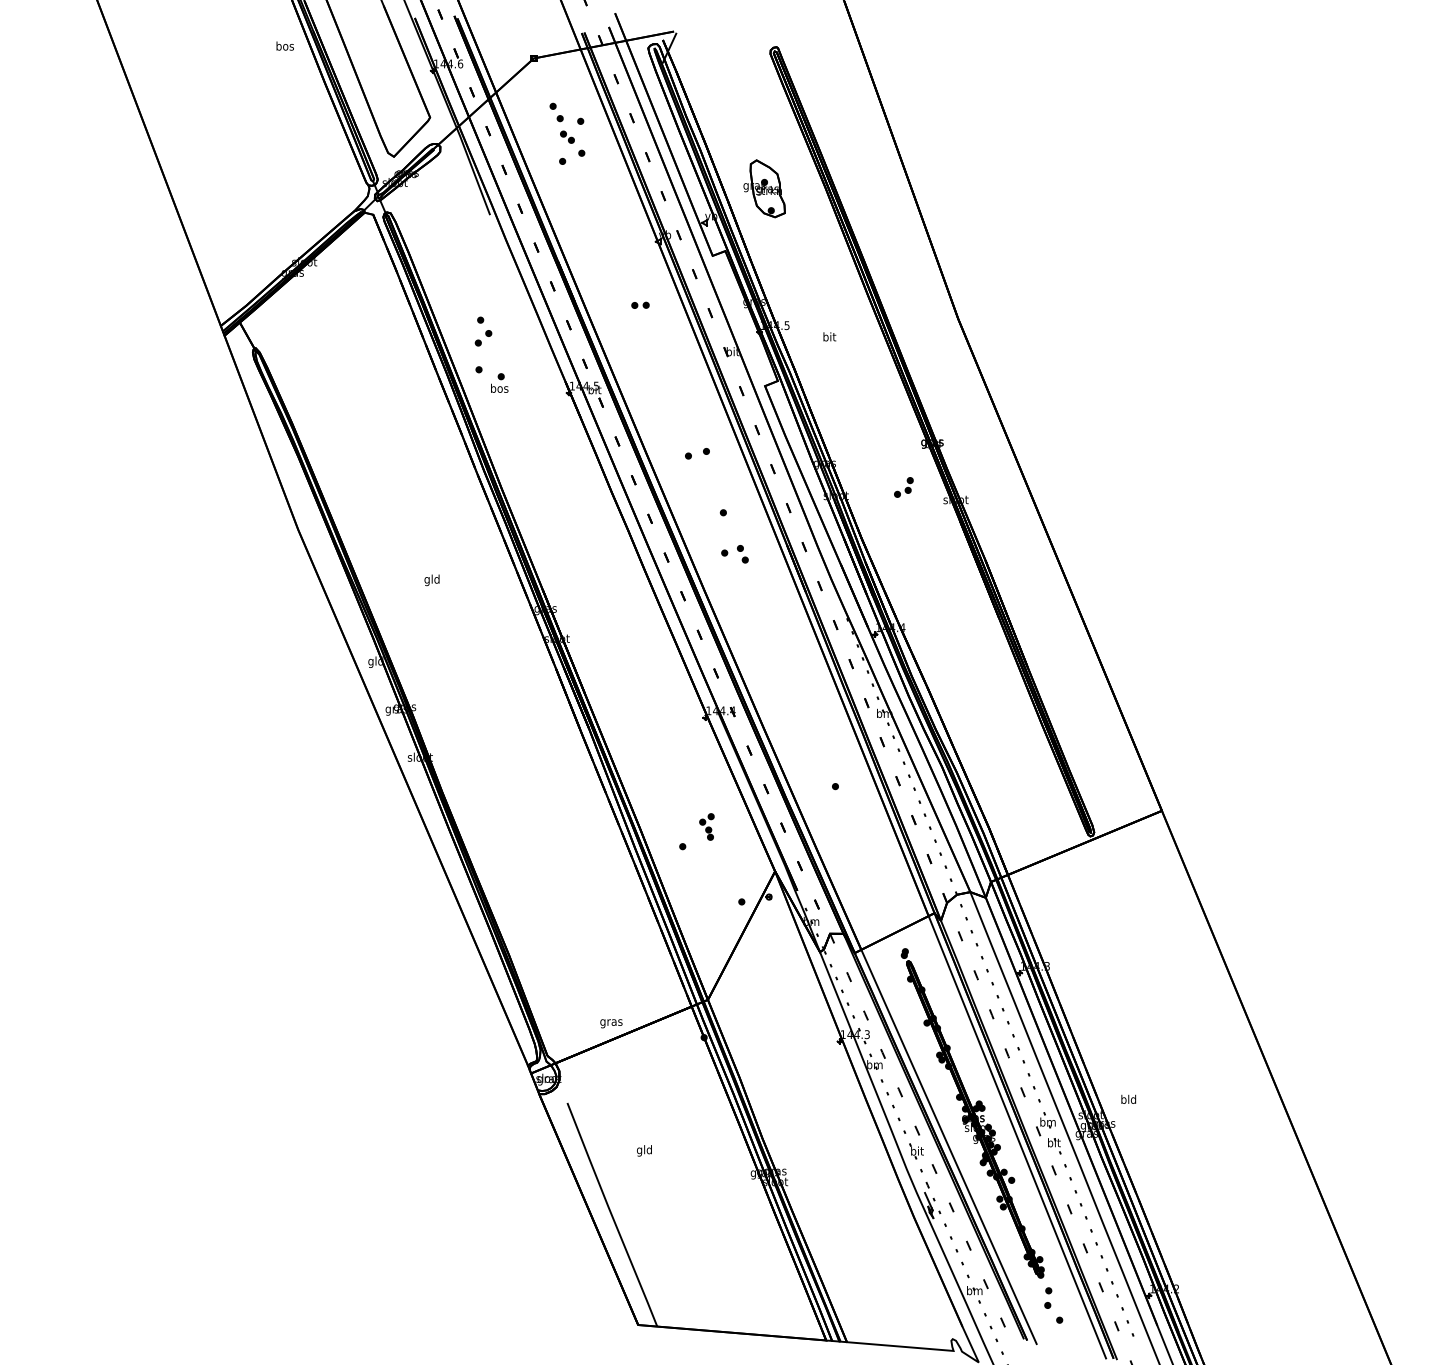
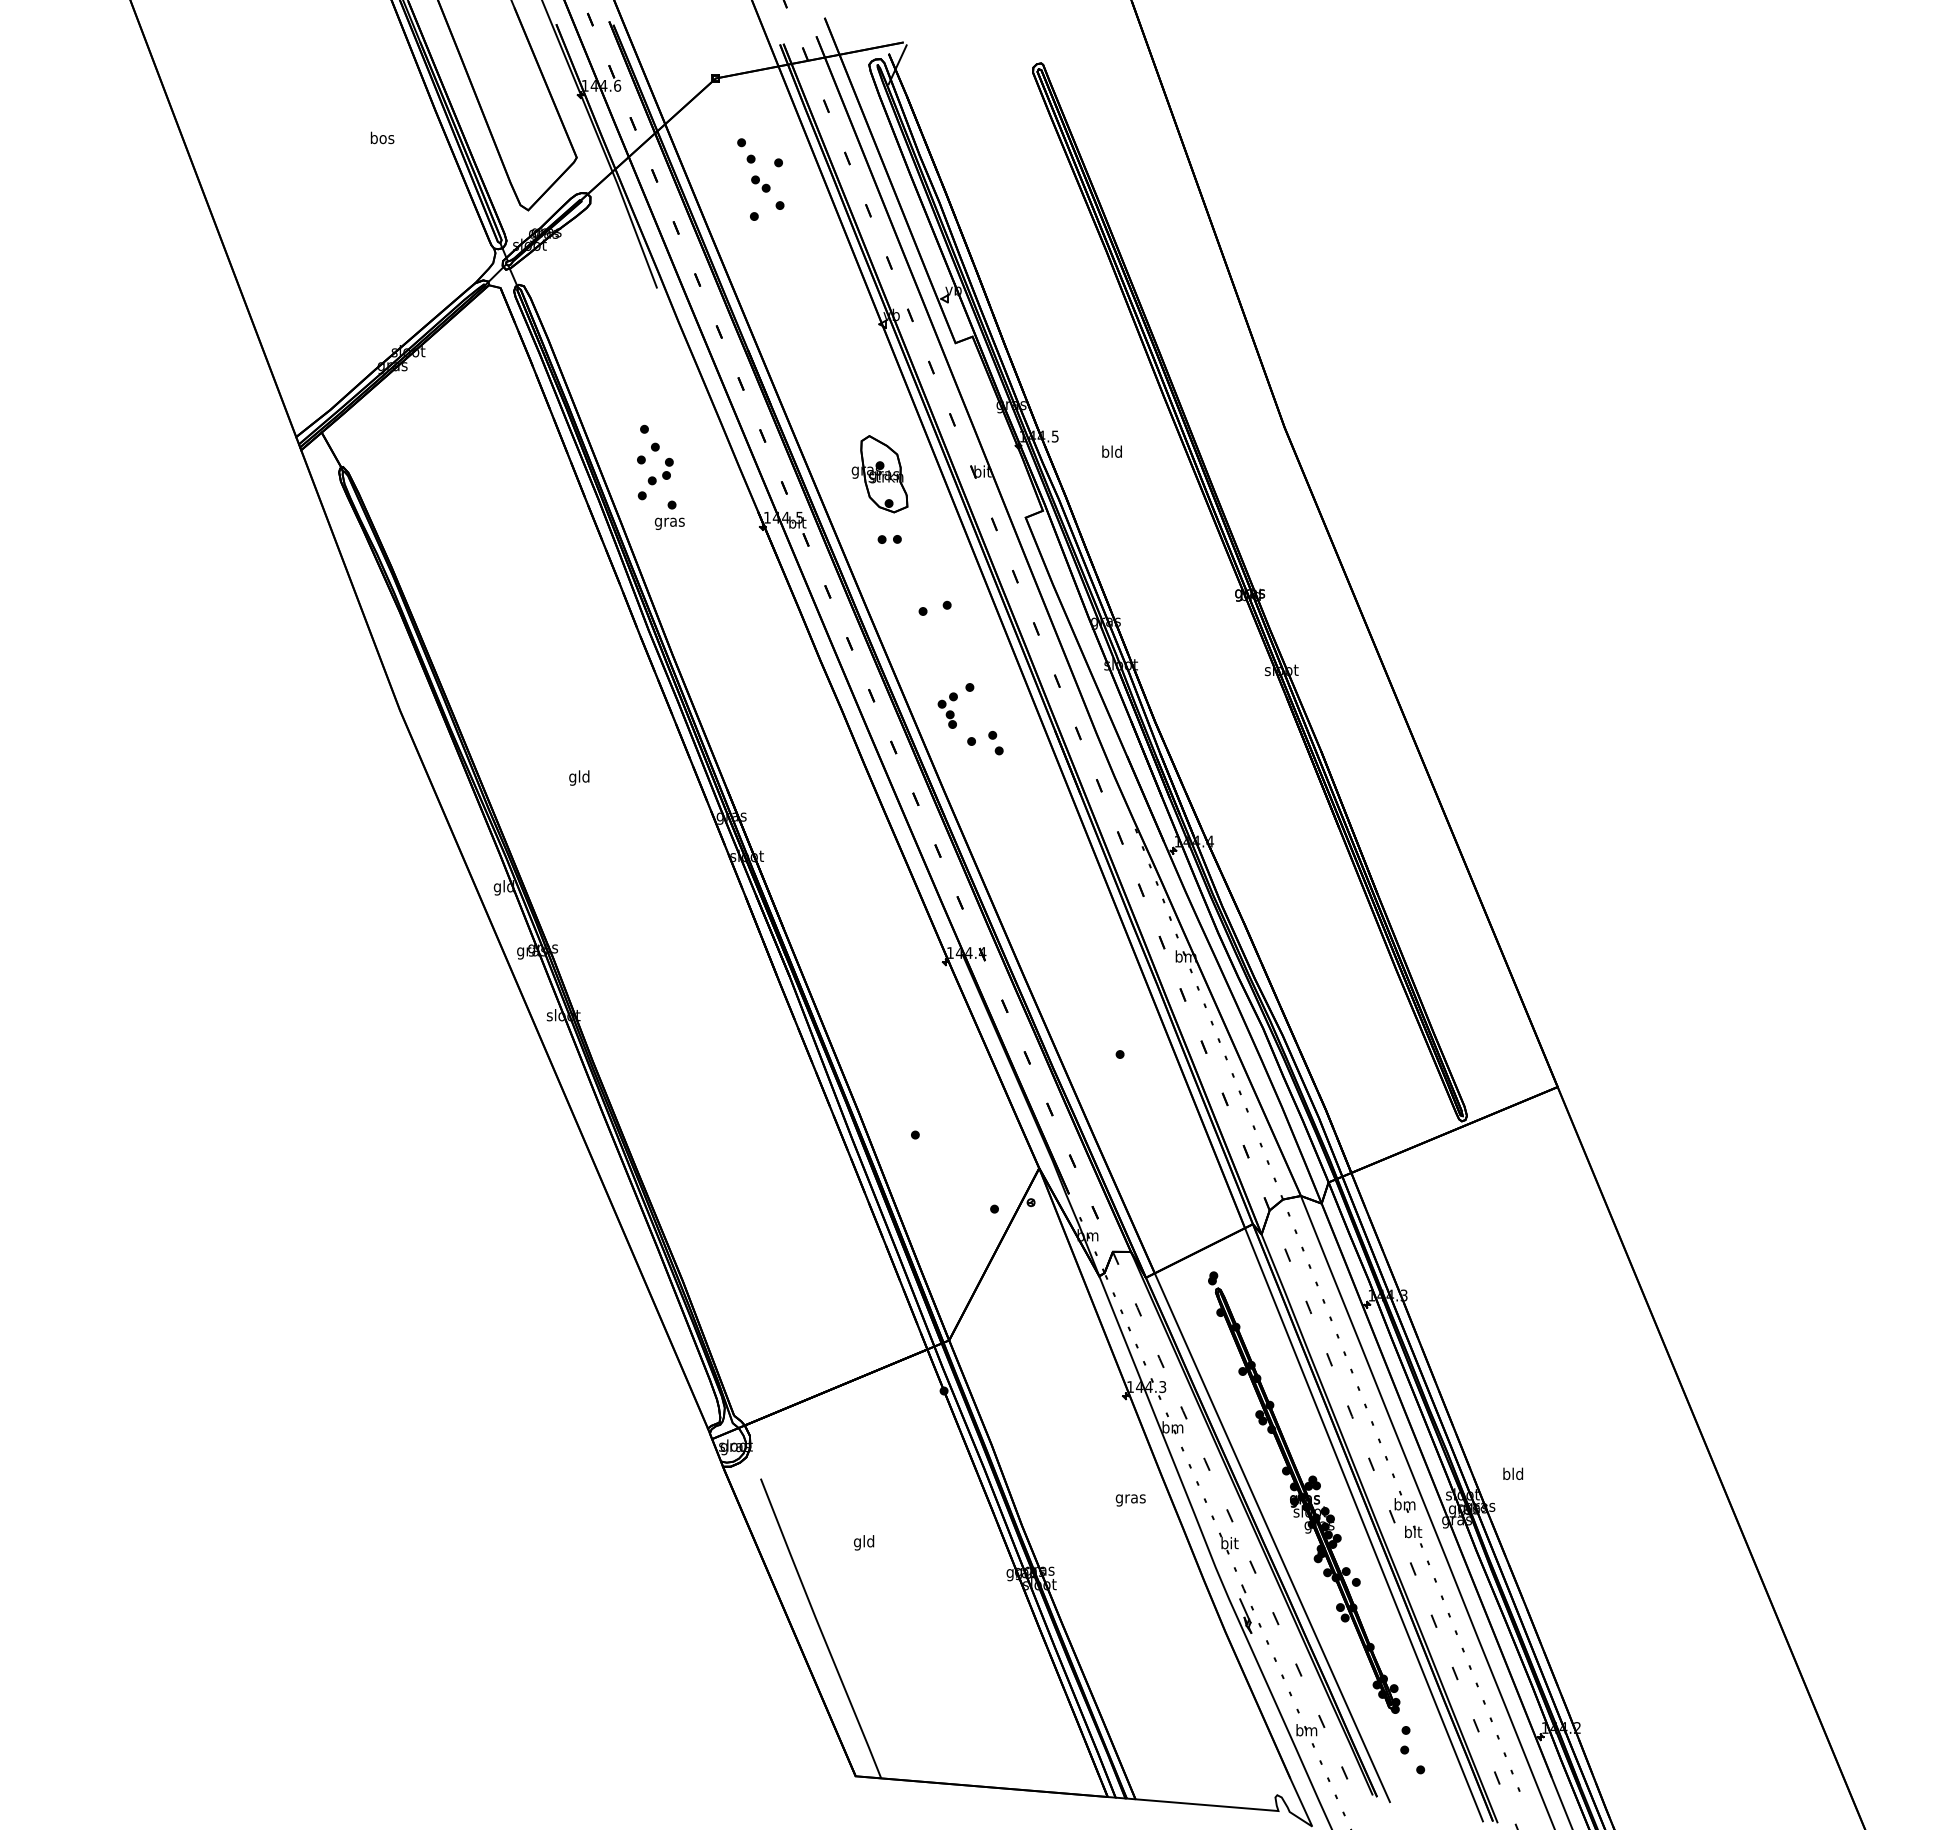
text: (285, 45) -> (382, 137), moved
part: (764, 189) -> (879, 474), moved
part: (640, 305) -> (889, 539), moved
text: (829, 336) -> (1111, 451), bit -> bld
text: (499, 388) -> (669, 521), bos -> gras
part: (903, 487) -> (660, 471), moved
part: (706, 826) -> (947, 710), moved
text: (611, 1023) -> (1130, 1500), moved

